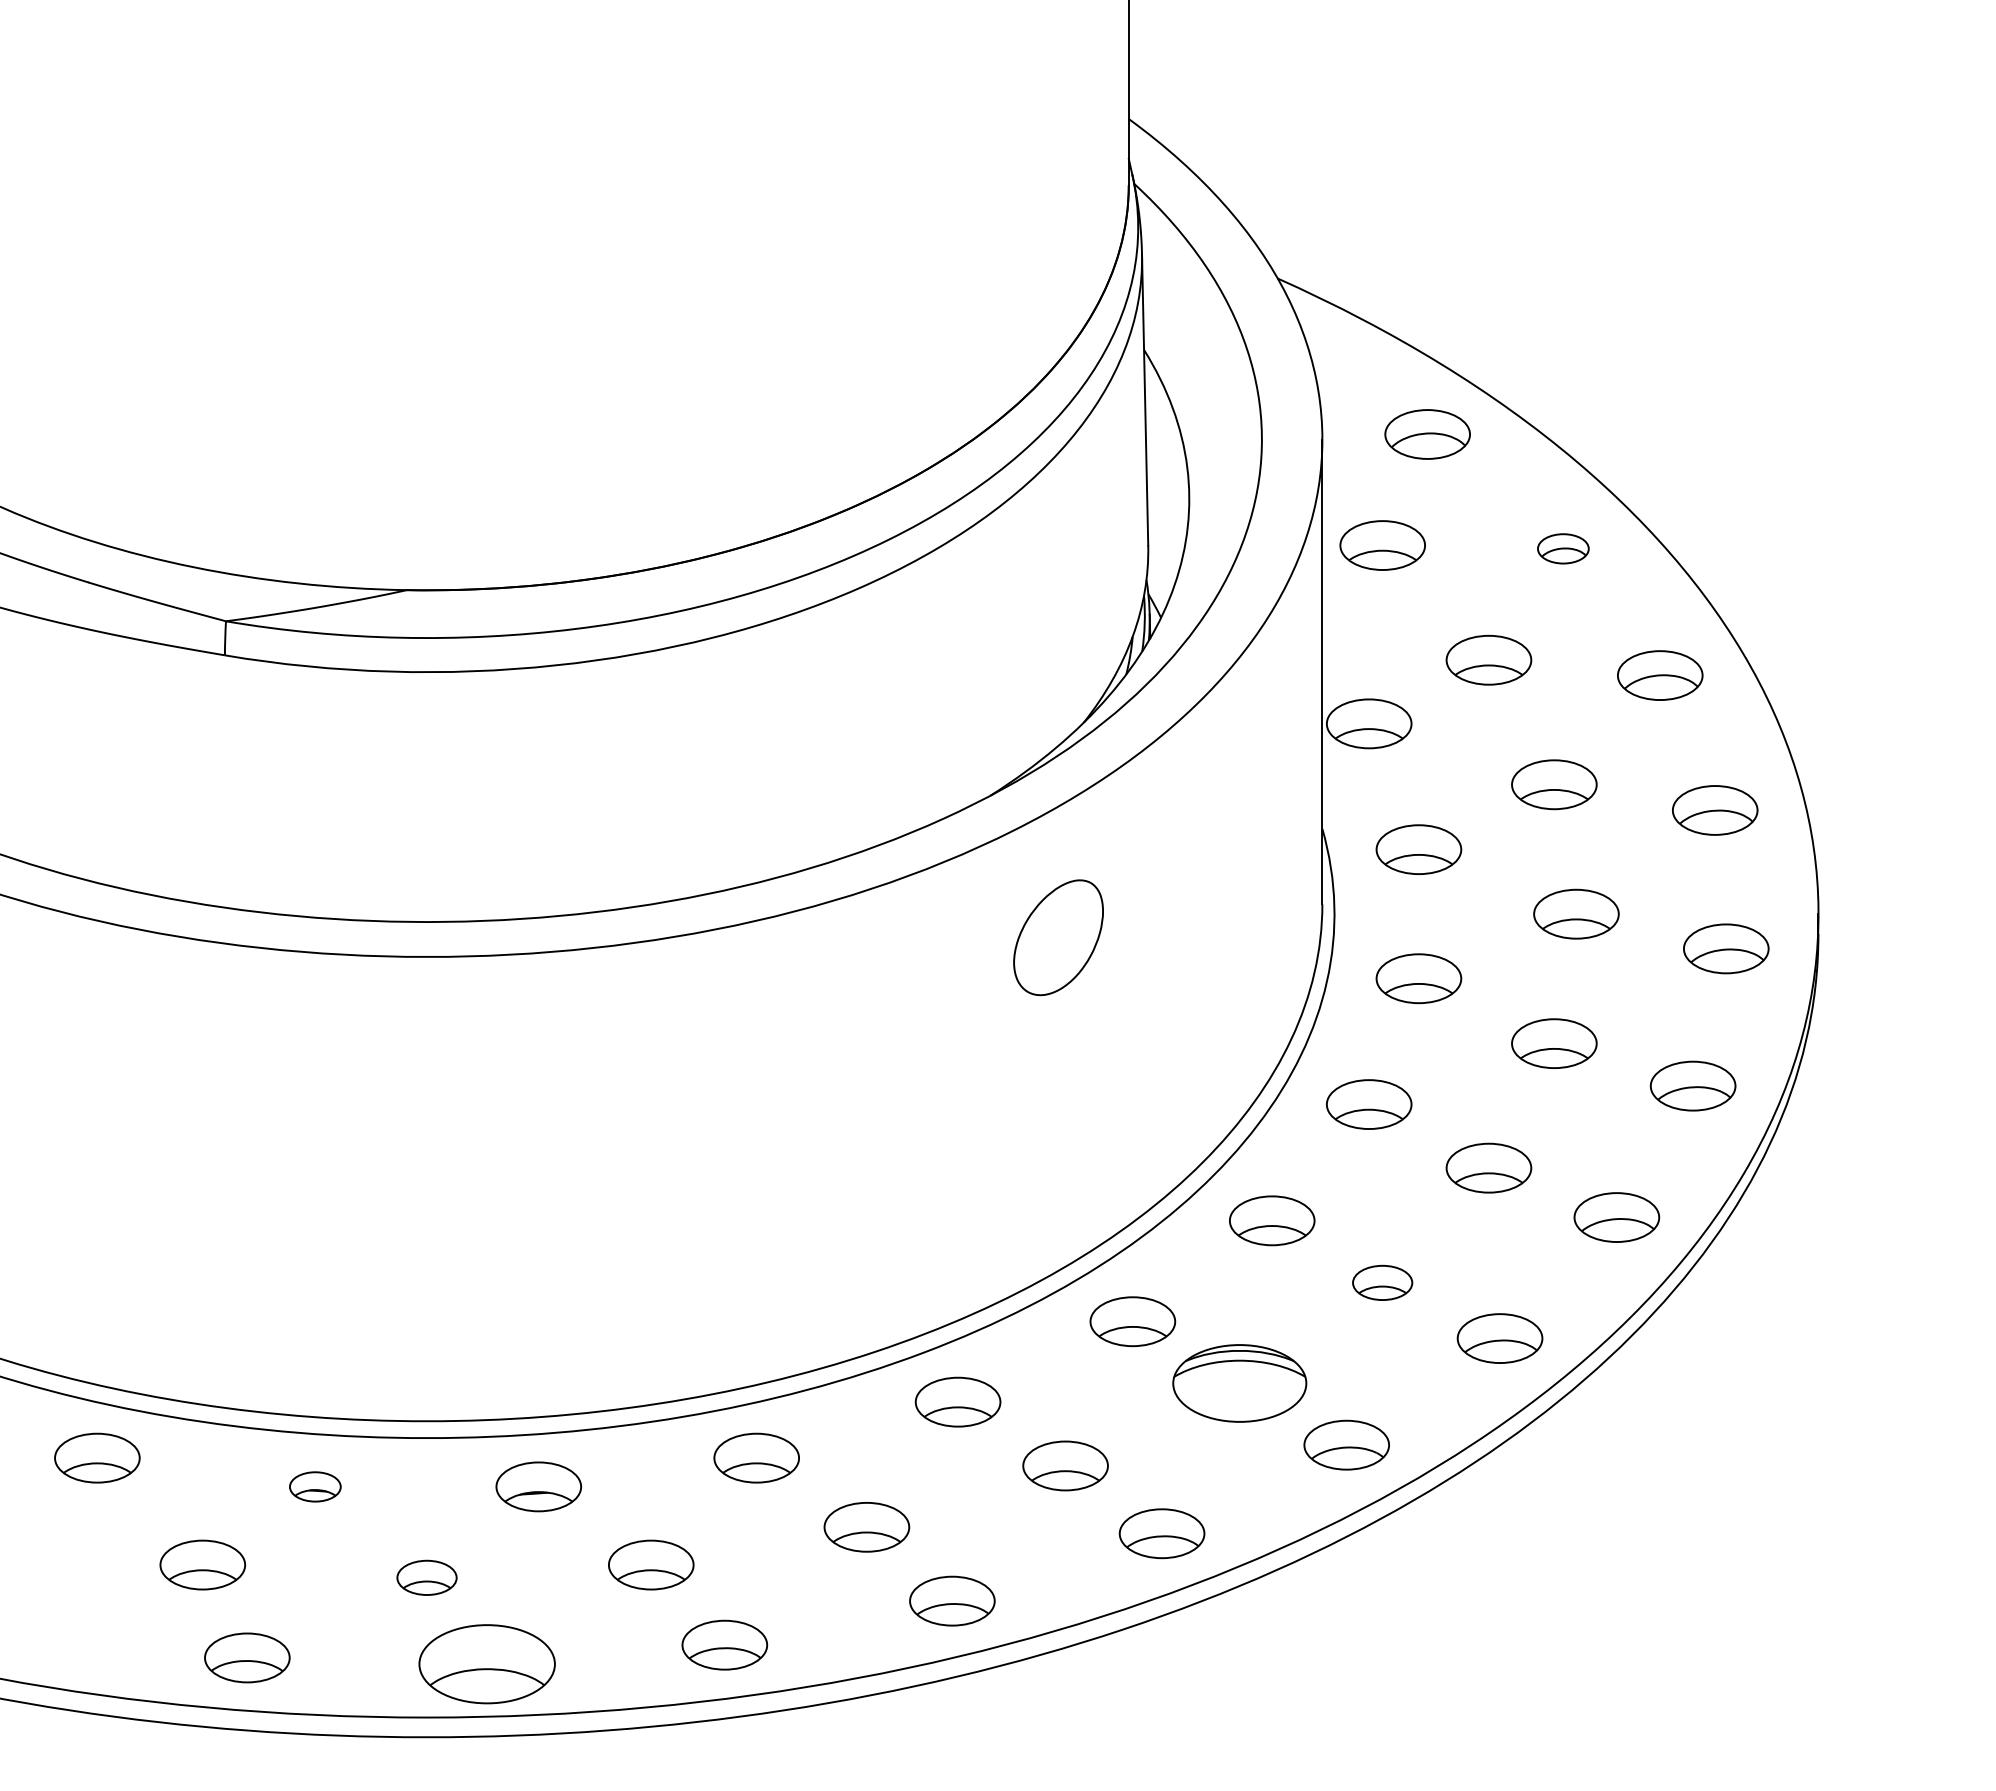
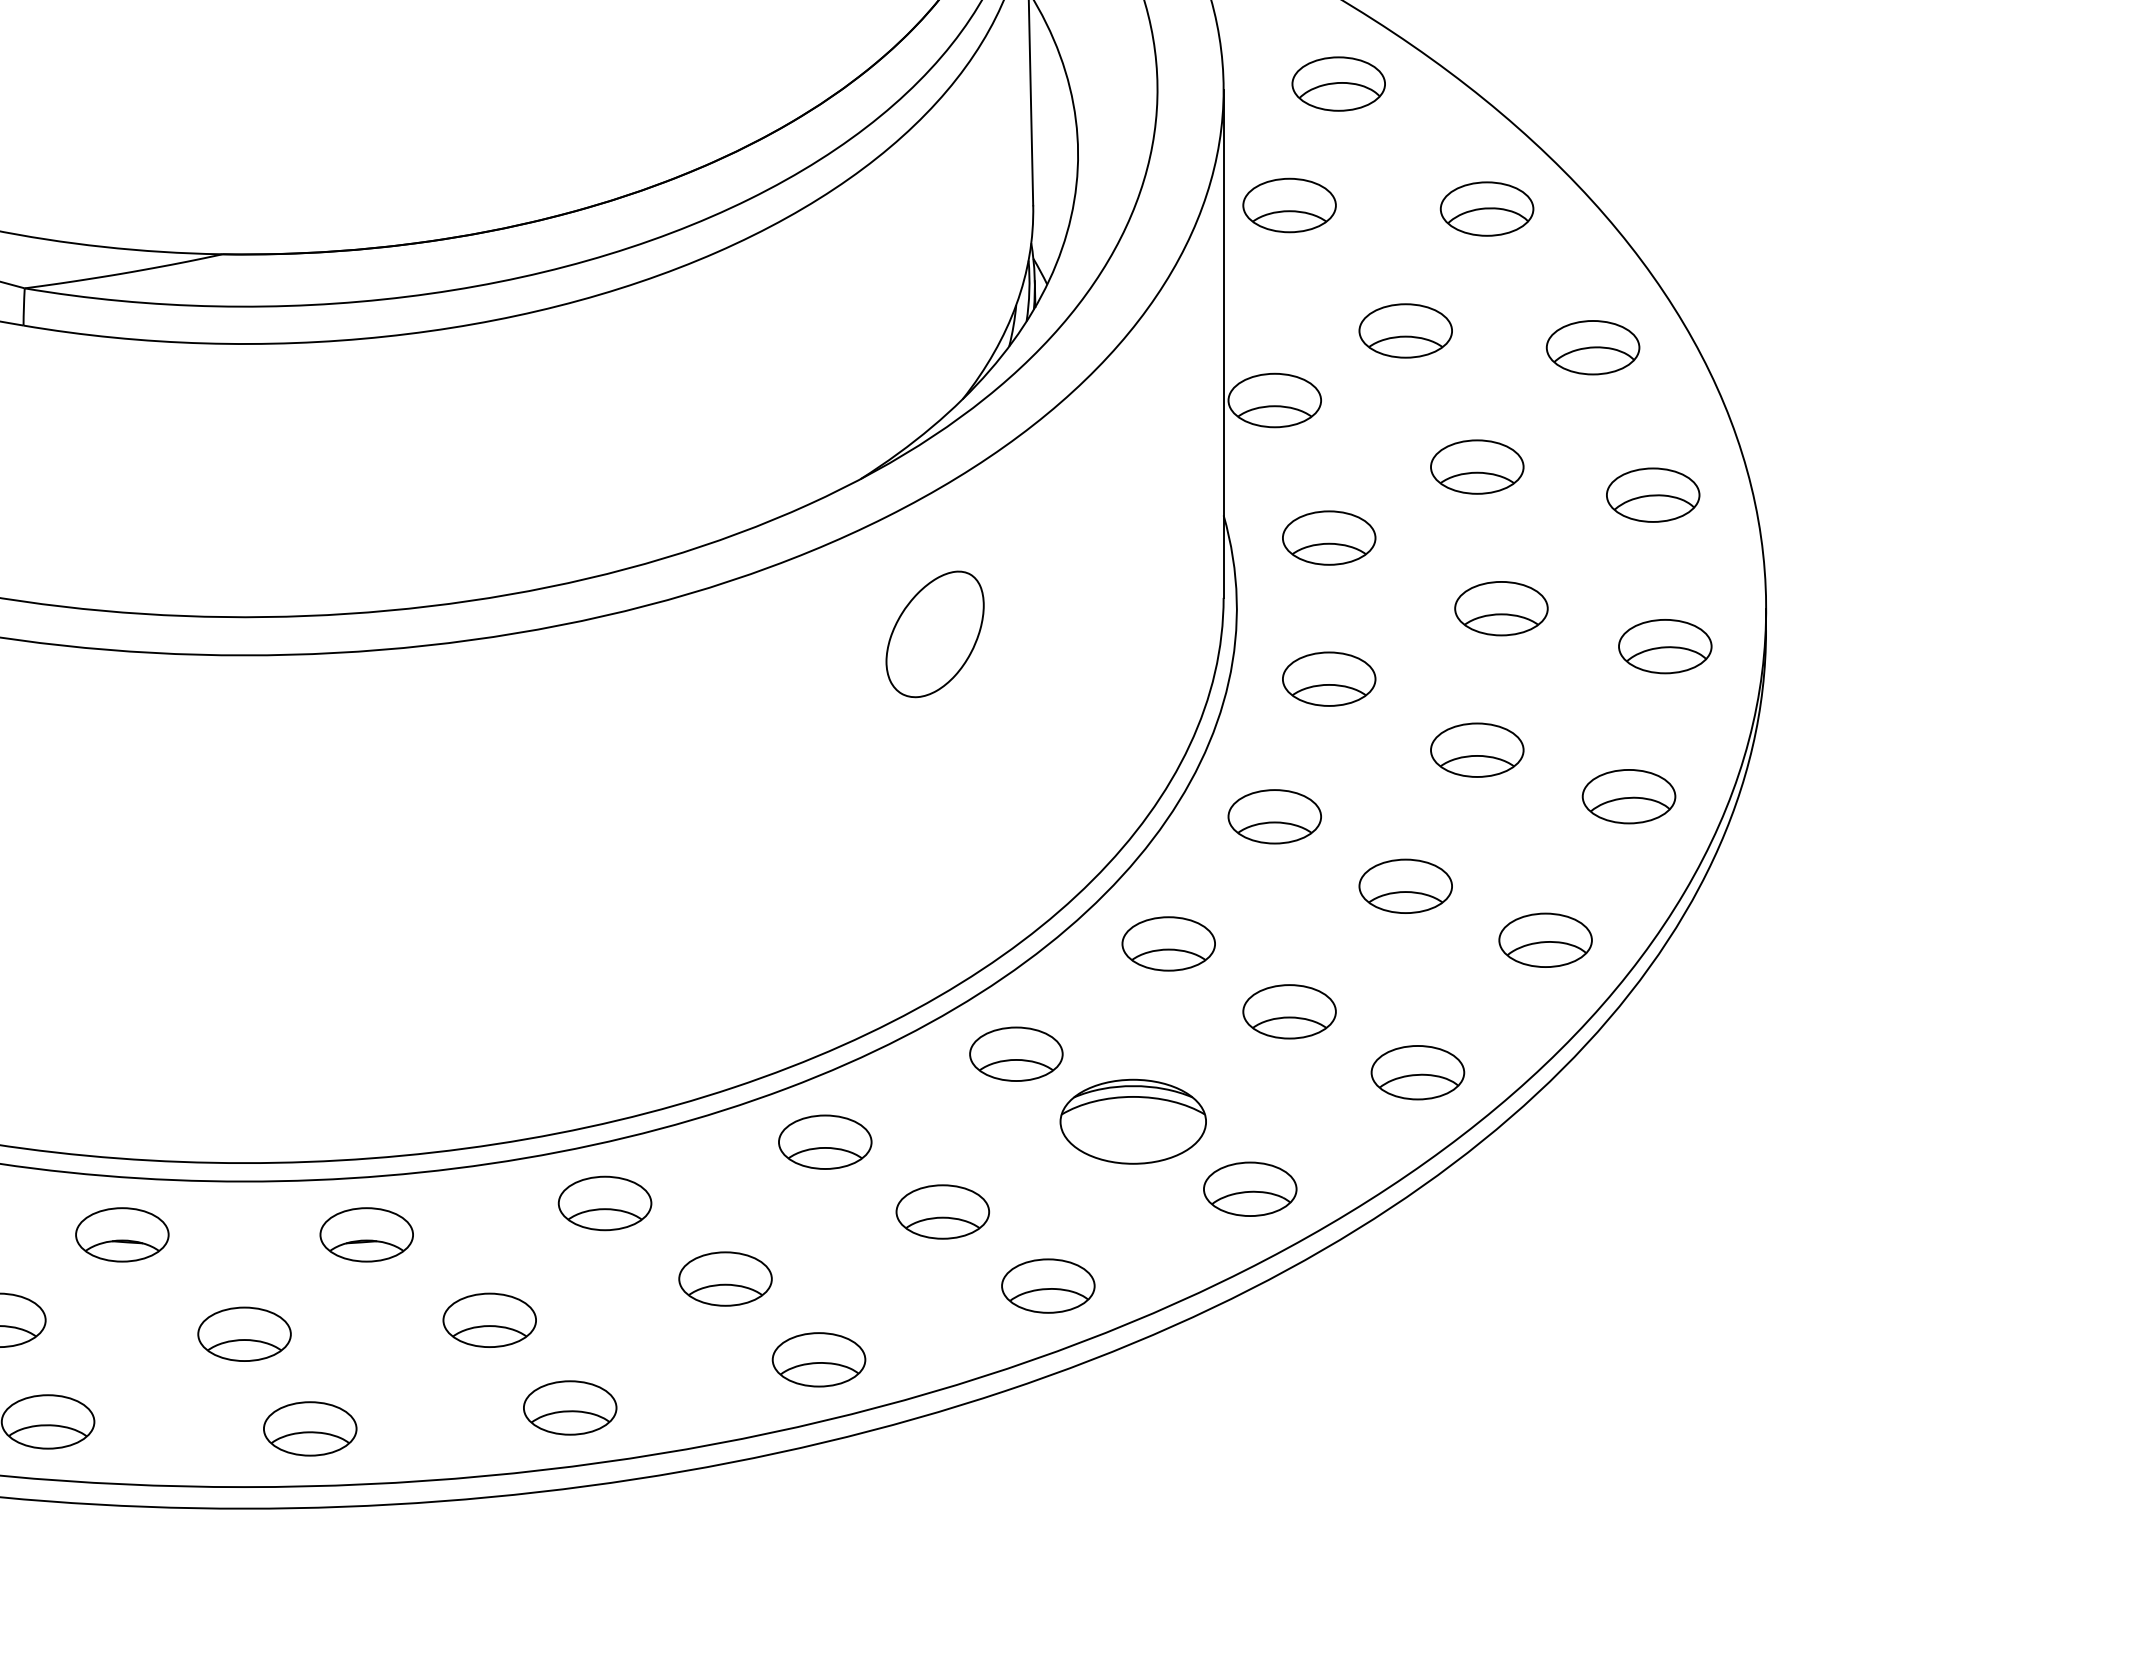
part: (1563, 548) -> (1487, 208), size x1.67
part: (1382, 1282) -> (1289, 1011), size x1.43
part: (315, 1486) -> (122, 1234), size x1.67
part: (426, 1577) -> (243, 1333), size x1.43
part: (486, 1664) -> (309, 1429), size x0.62

